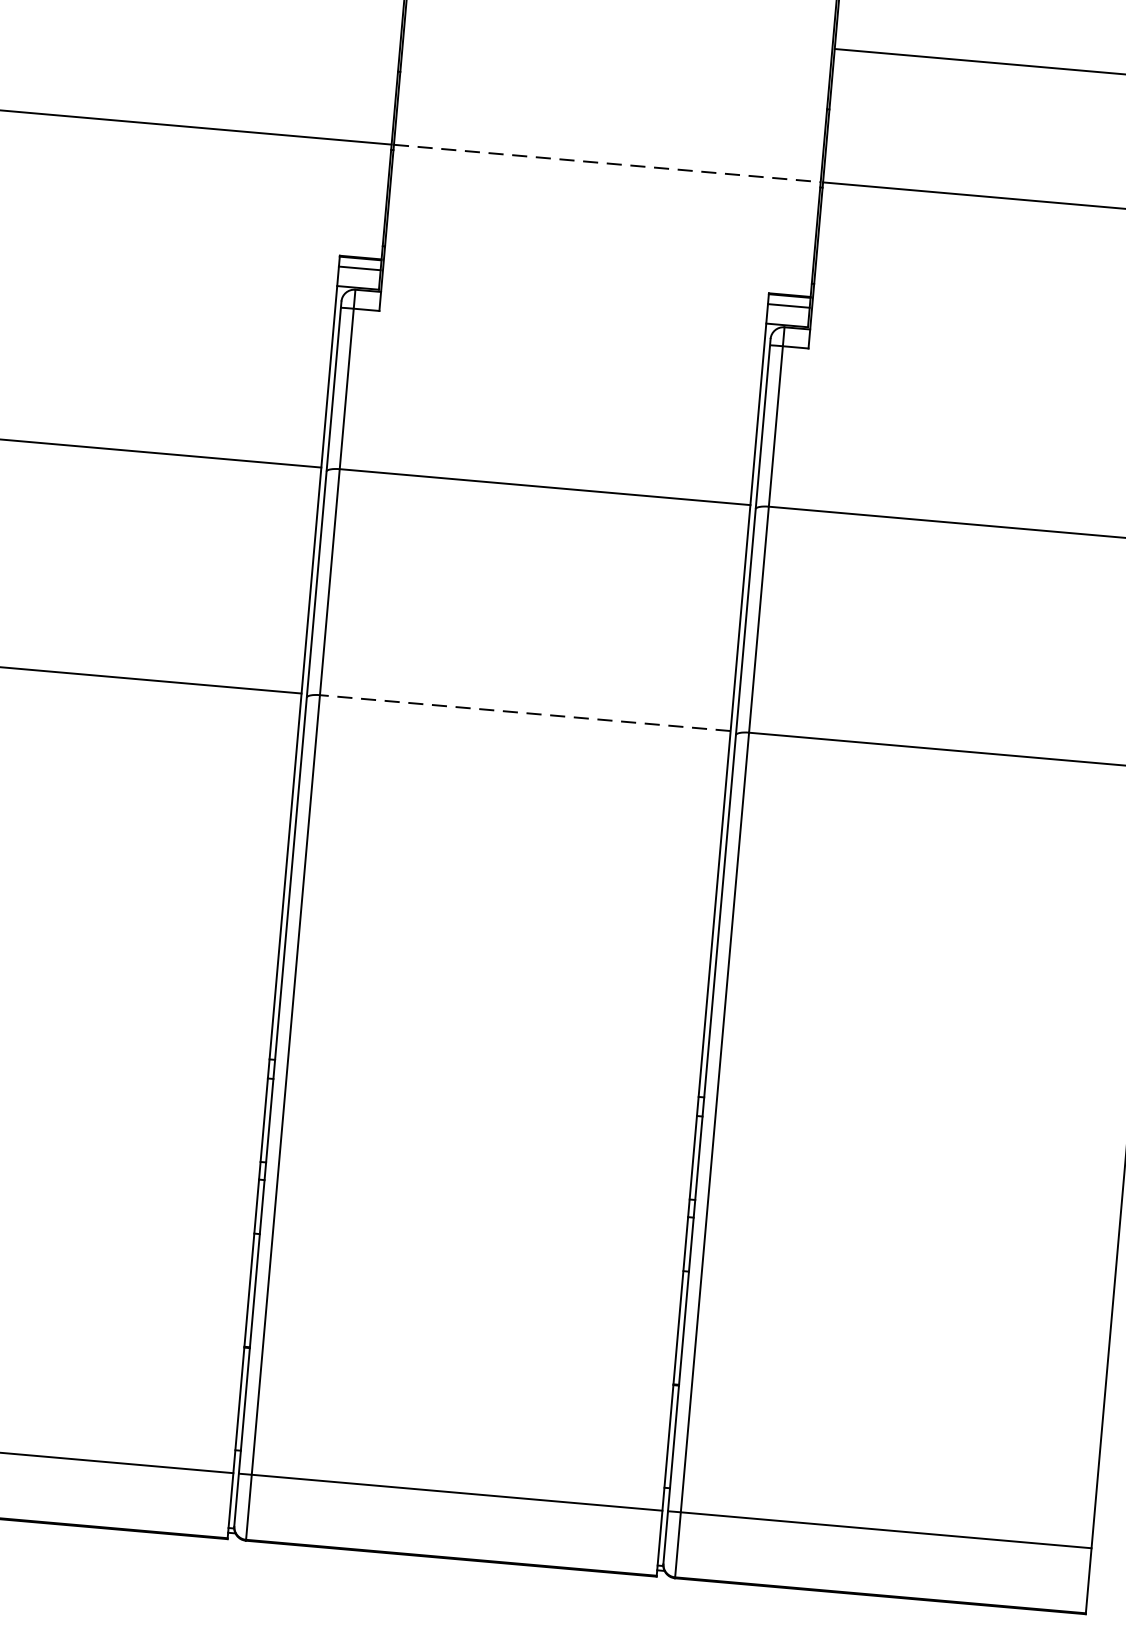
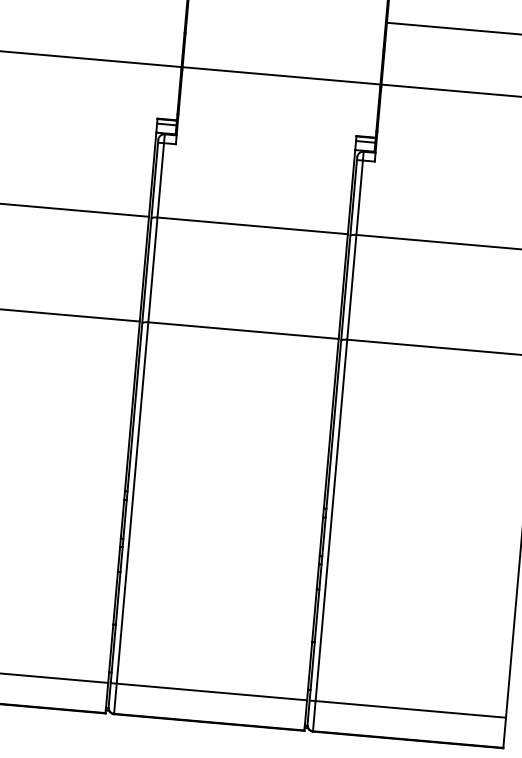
line: (609, 162) -> (282, 75), dashed -> solid
line: (525, 712) -> (243, 330), dashed -> solid

